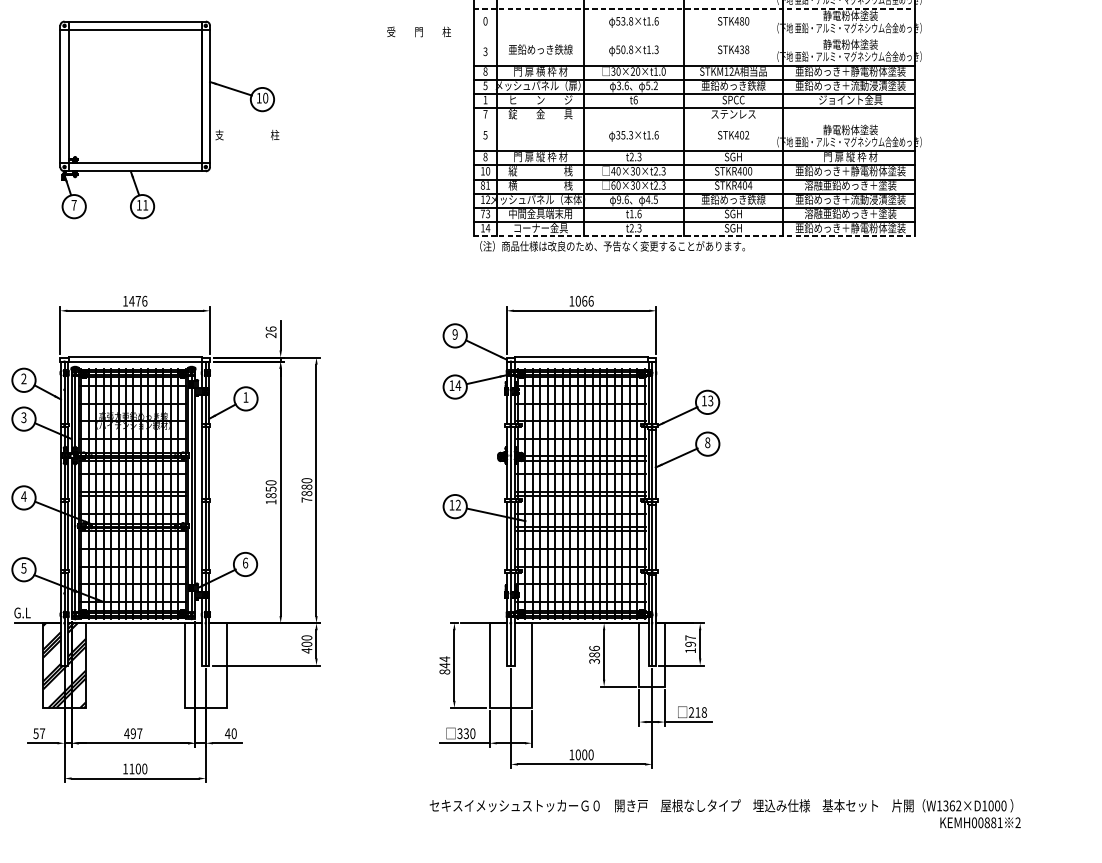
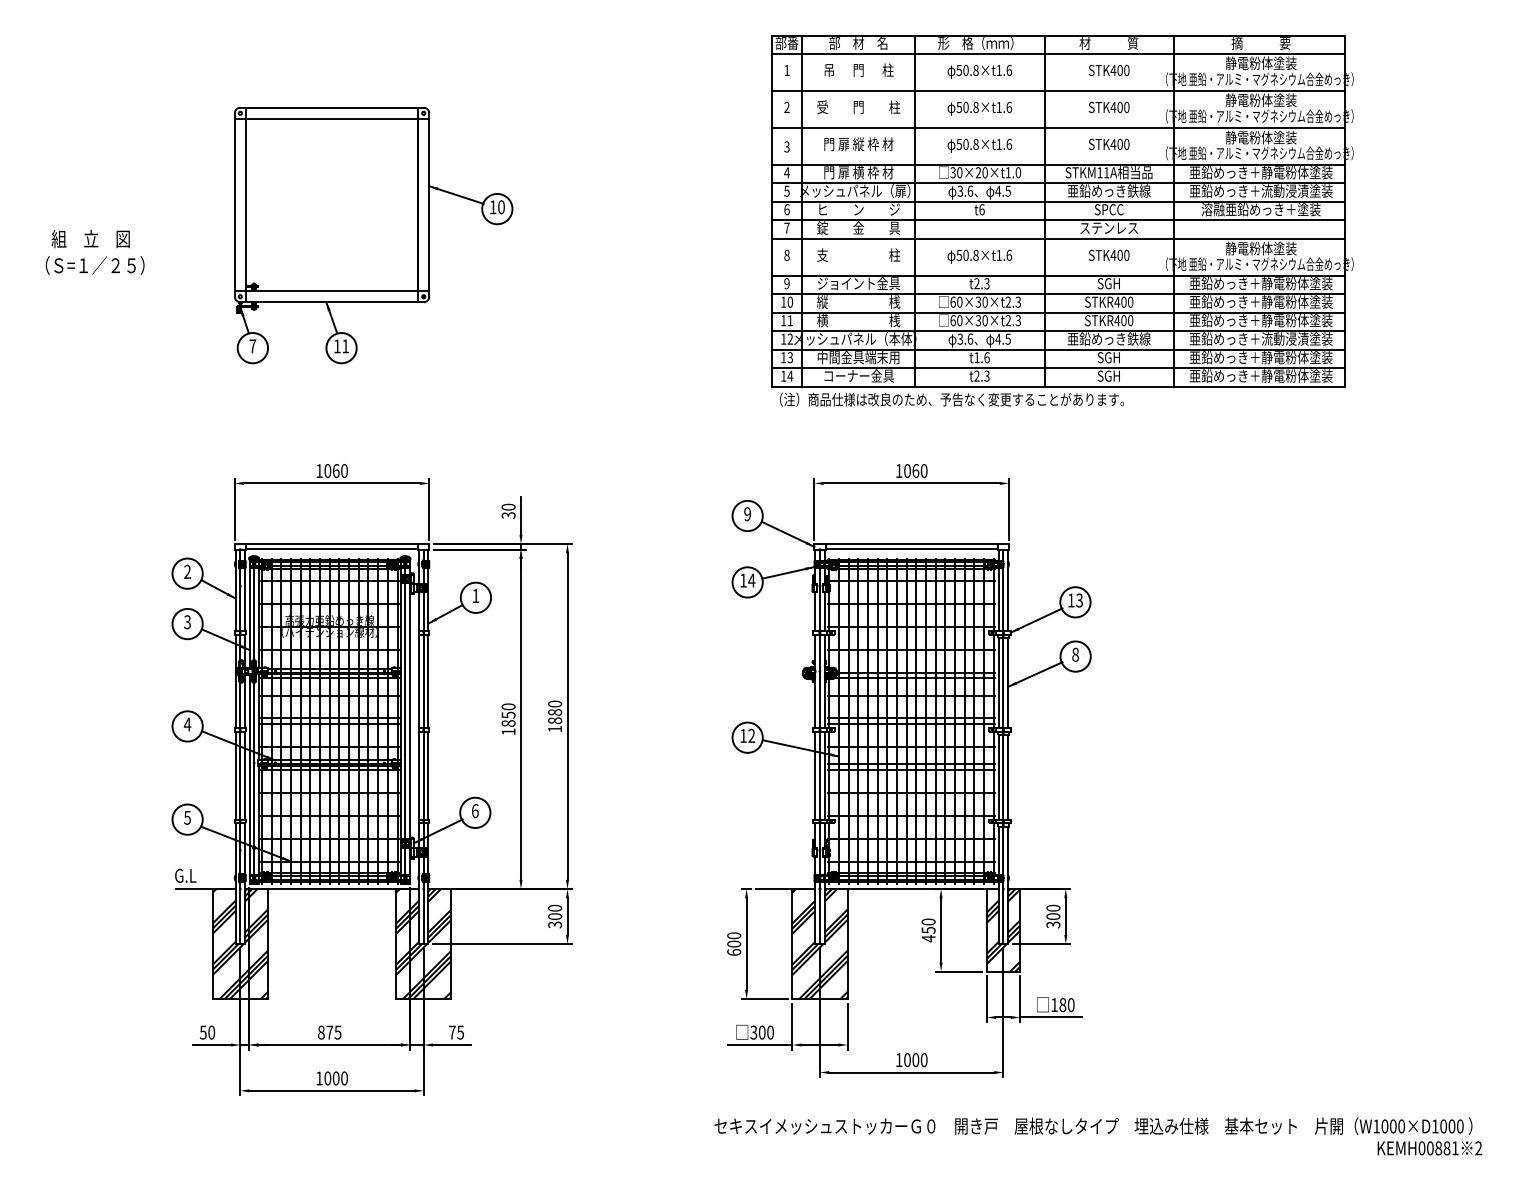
line: (694, 8) -> (1058, 90), dashed -> solid
text: (485, 21) -> (786, 107), 0 -> 2
text: (622, 21) -> (965, 107), 53.8×t1.6 -> 50.8×t1.6
text: (741, 21) -> (1119, 107), STK480 -> STK400
text: (418, 32) -> (858, 107), moved
line: (693, 36) -> (1057, 127), added
text: (540, 49) -> (858, 144), 亜鉛めっき鉄線 -> 門 扉 縦 枠 材
text: (656, 49) -> (1009, 143), 50.8×t1.3 -> 50.8×t1.6
text: (744, 49) -> (1123, 144), STK438 -> STK400
text: (485, 71) -> (786, 172), 8 -> 4
text: (731, 71) -> (1106, 172), STKM12A -> STKM11A
text: (651, 85) -> (1002, 190), 5.2 -> 4.5
text: (485, 99) -> (786, 209), 1 -> 6
text: (850, 99) -> (1260, 209), ジョイント金具 -> 溶融亜鉛めっき＋塗装
line: (693, 122) -> (1057, 238), added
text: (247, 134) -> (858, 254), moved
text: (485, 134) -> (786, 254), 5 -> 8
text: (624, 134) -> (967, 254), 35.3×t1.6 -> 50.8×t1.6
text: (746, 135) -> (1126, 255), STK402 -> STK400
text: (485, 156) -> (786, 283), 8 -> 9
text: (540, 156) -> (858, 283), 門 扉 縦 枠 材 -> ジョイント金具
text: (850, 156) -> (1260, 283), 門 扉 縦 枠 材 -> 亜鉛めっき＋静電粉体塗装
text: (613, 170) -> (953, 301), 40×30×t2.3 -> 60×30×t2.3
text: (482, 185) -> (783, 320), 81 -> 11
text: (750, 185) -> (1130, 320), STKR404 -> STKR400
text: (850, 185) -> (1260, 320), 溶融亜鉛めっき＋塗装 -> 亜鉛めっき＋静電粉体塗装
text: (619, 199) -> (960, 338), 9.6 -> 3.6
text: (482, 213) -> (783, 357), 73 -> 13
text: (850, 213) -> (1260, 357), 溶融亜鉛めっき＋塗装 -> 亜鉛めっき＋静電粉体塗装
line: (694, 236) -> (1058, 386), dashed -> solid
text: (590, 300) -> (923, 470), 1066 -> 1060
text: (137, 301) -> (335, 471), 1476 -> 1060
text: (271, 331) -> (508, 510), 26 -> 30
text: (306, 499) -> (554, 728), 7880 -> 1880
text: (690, 644) -> (1053, 916), 197 -> 300
text: (307, 650) -> (555, 924), 400 -> 300
text: (594, 655) -> (928, 930), 386 -> 450
hatch: (651, 655) -> (1002, 930), added
hatch: (205, 665) -> (423, 944), added
text: (445, 665) -> (734, 943), 844 -> 600
hatch: (510, 665) -> (819, 944), added
text: (697, 712) -> (1062, 1005), 218 -> 180
text: (42, 733) -> (211, 1032), 57 -> 50
text: (133, 733) -> (329, 1032), 497 -> 875
text: (231, 733) -> (456, 1032), 40 -> 75
text: (465, 733) -> (761, 1032), 330 -> 300
text: (131, 769) -> (327, 1078), 1100 -> 1000
text: (952, 805) -> (1393, 1126), W1362×D1000 -> W1000×D1000

